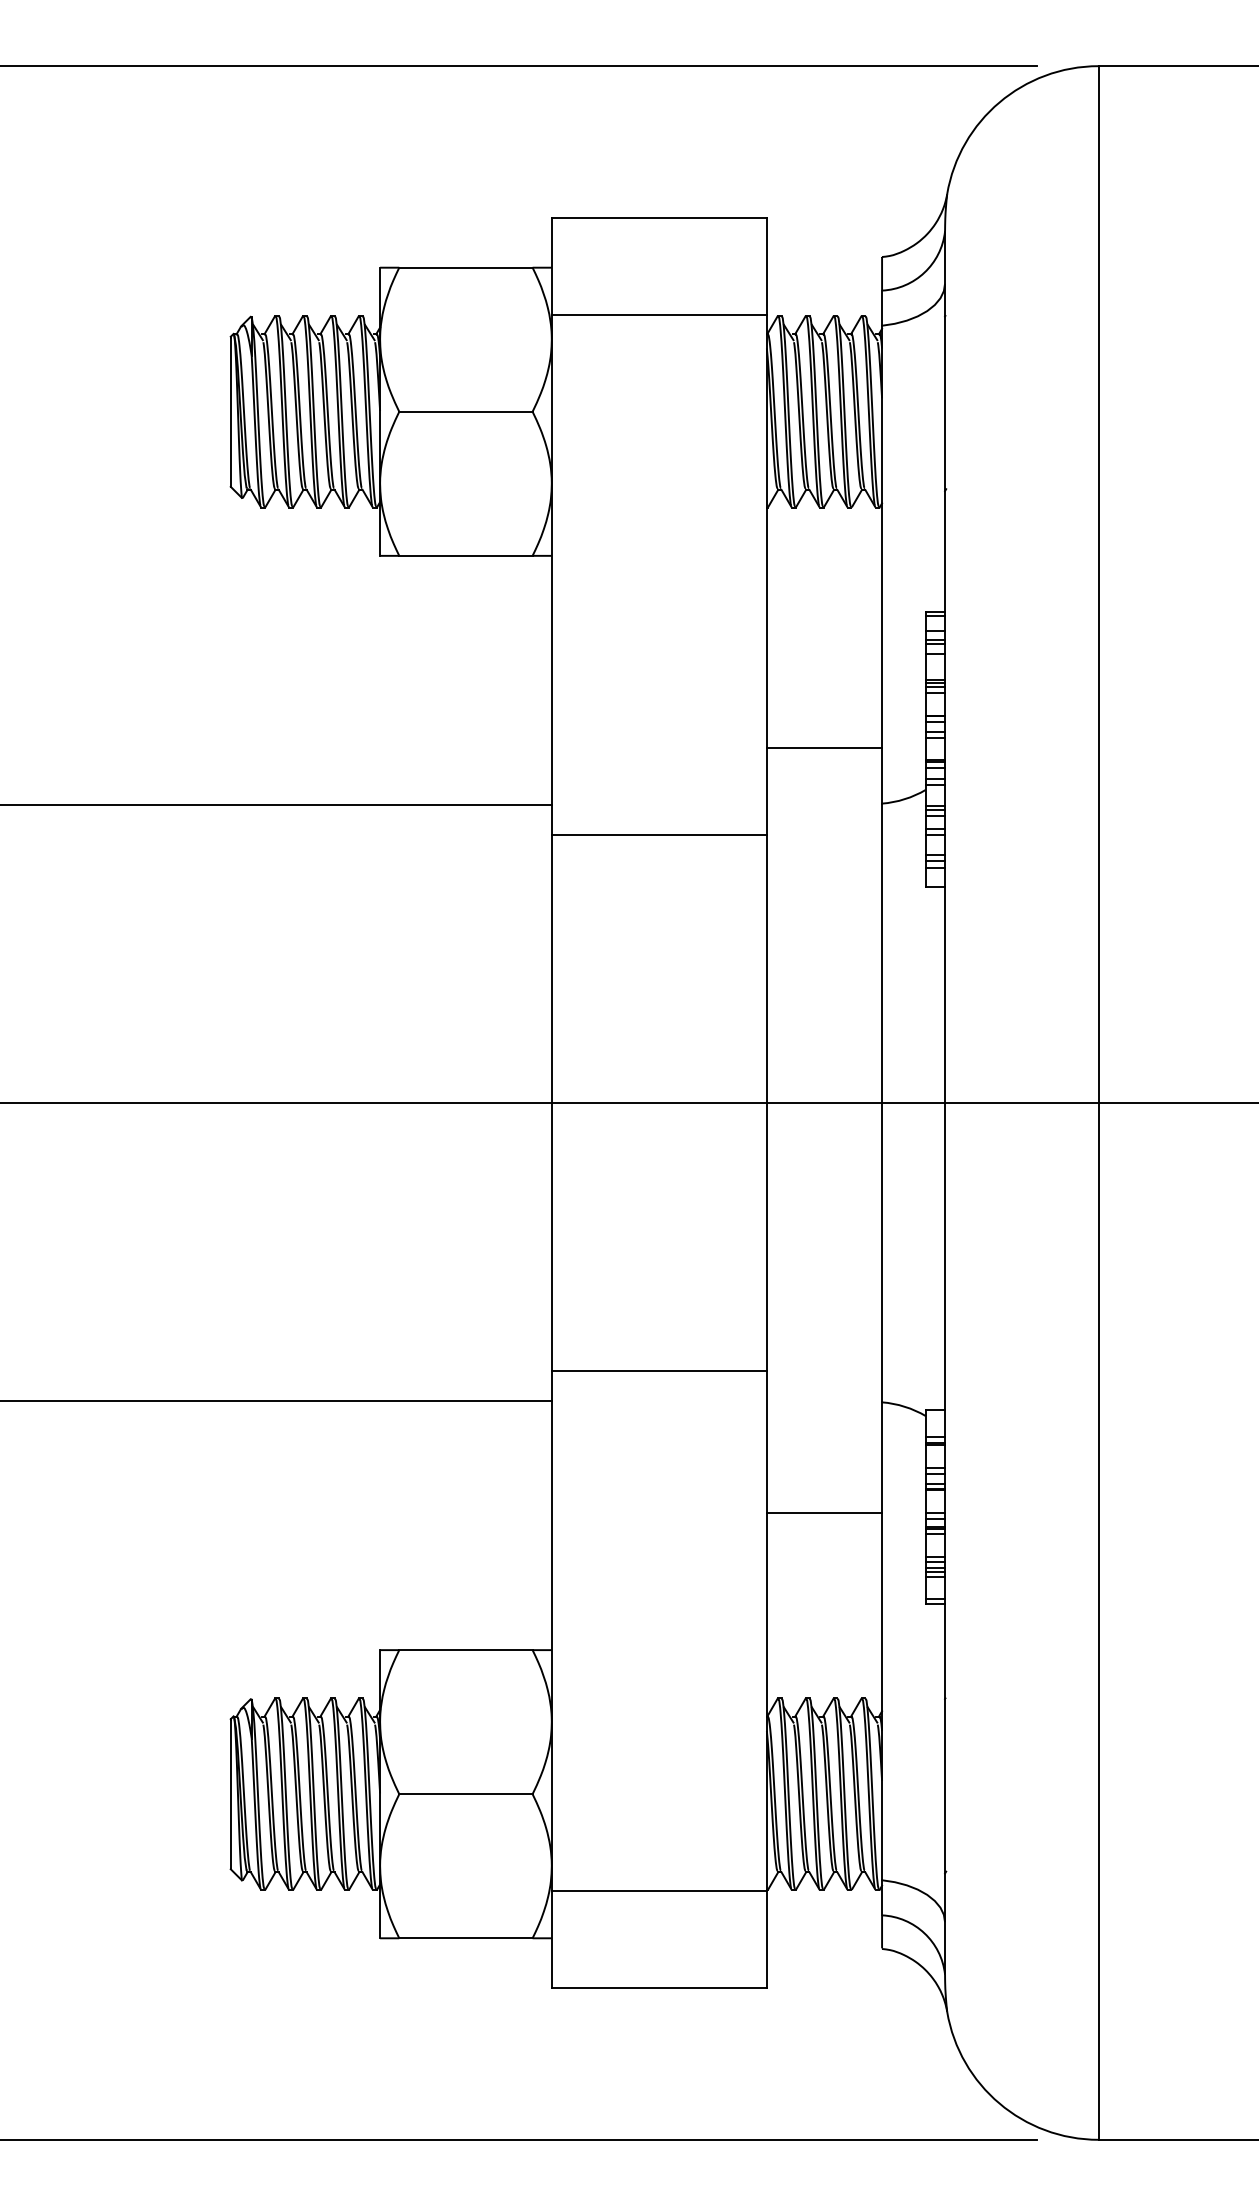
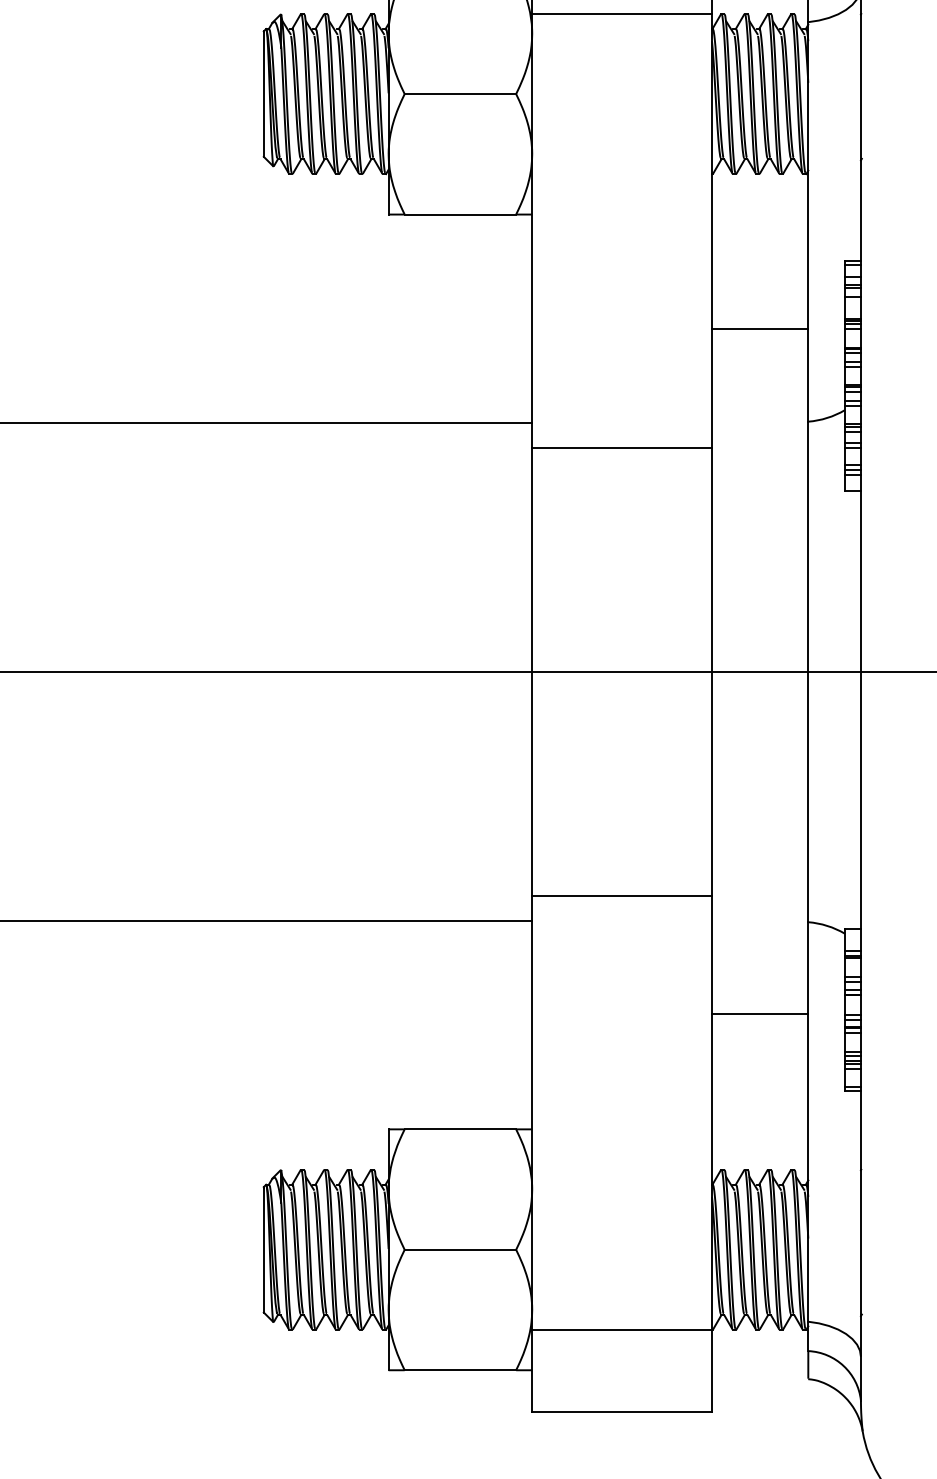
line: (824, 748) -> (760, 329), moved

